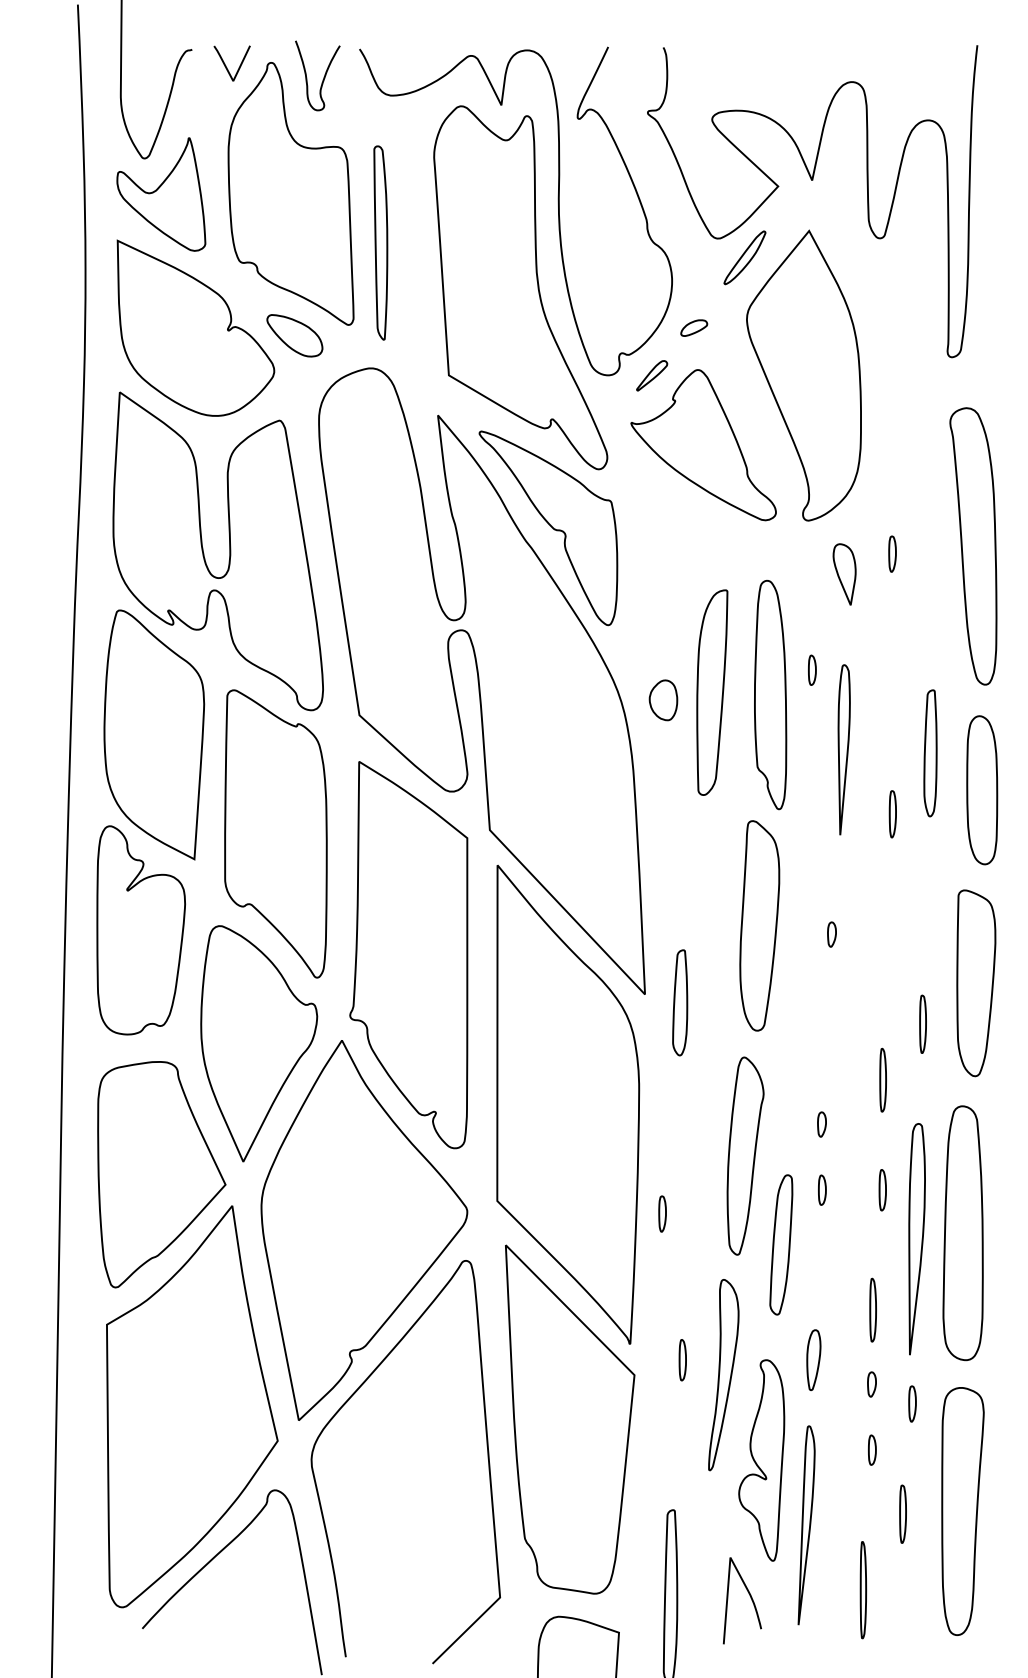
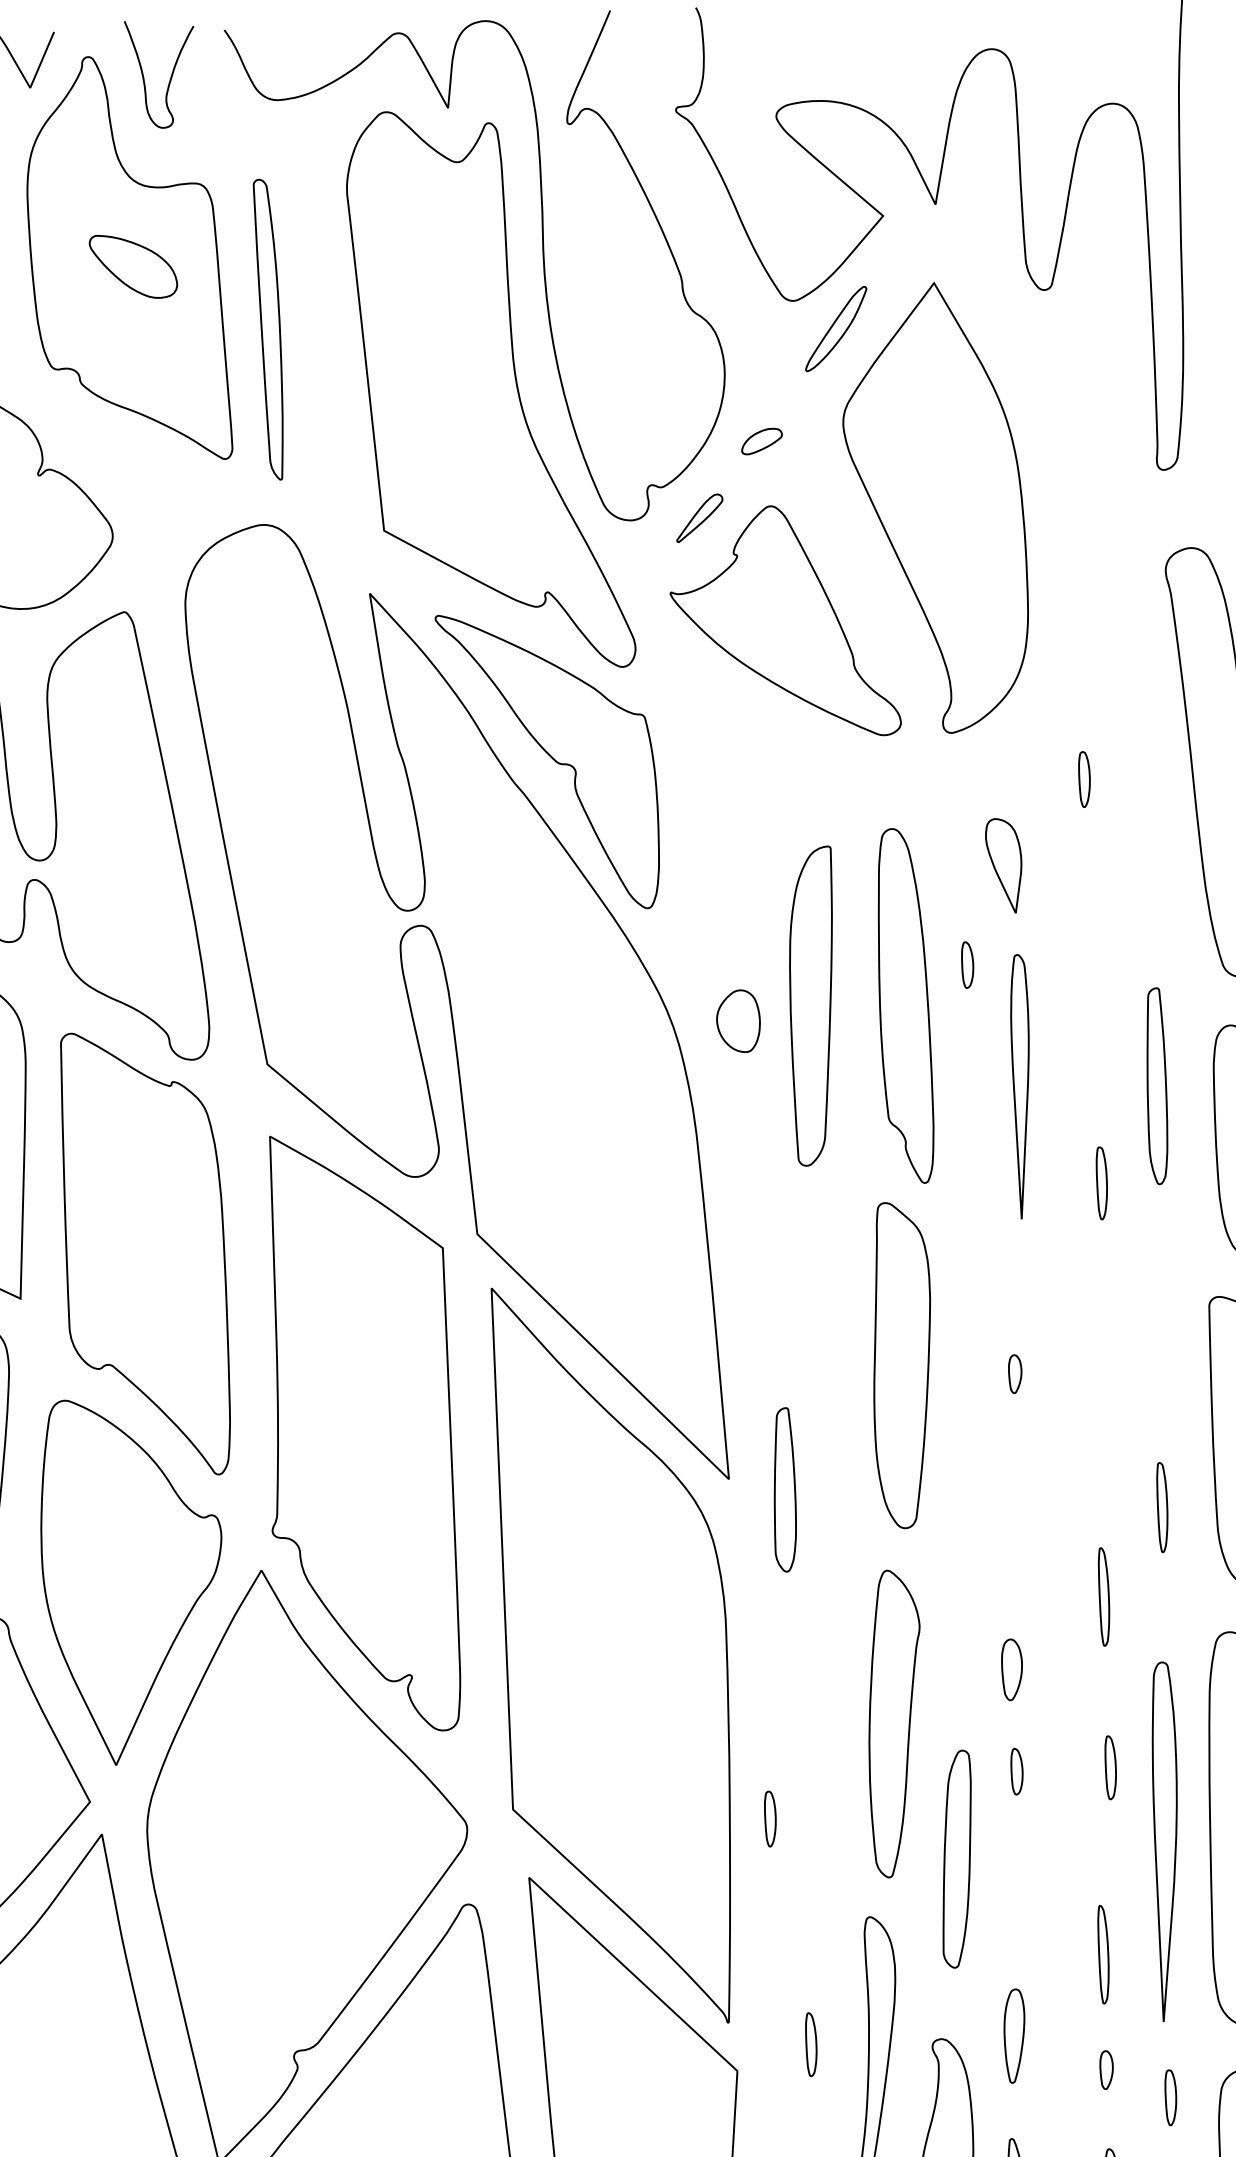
part: (294, 335) -> (132, 266), moved
part: (844, 574) -> (1004, 865), moved
part: (821, 1124) -> (1011, 1669), size x1.6

